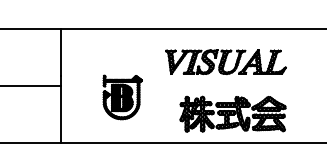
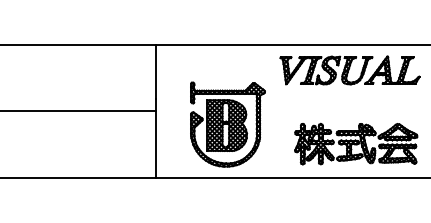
part: (225, 62) -> (349, 70), moved
part: (122, 97) -> (227, 124), size x1.67

